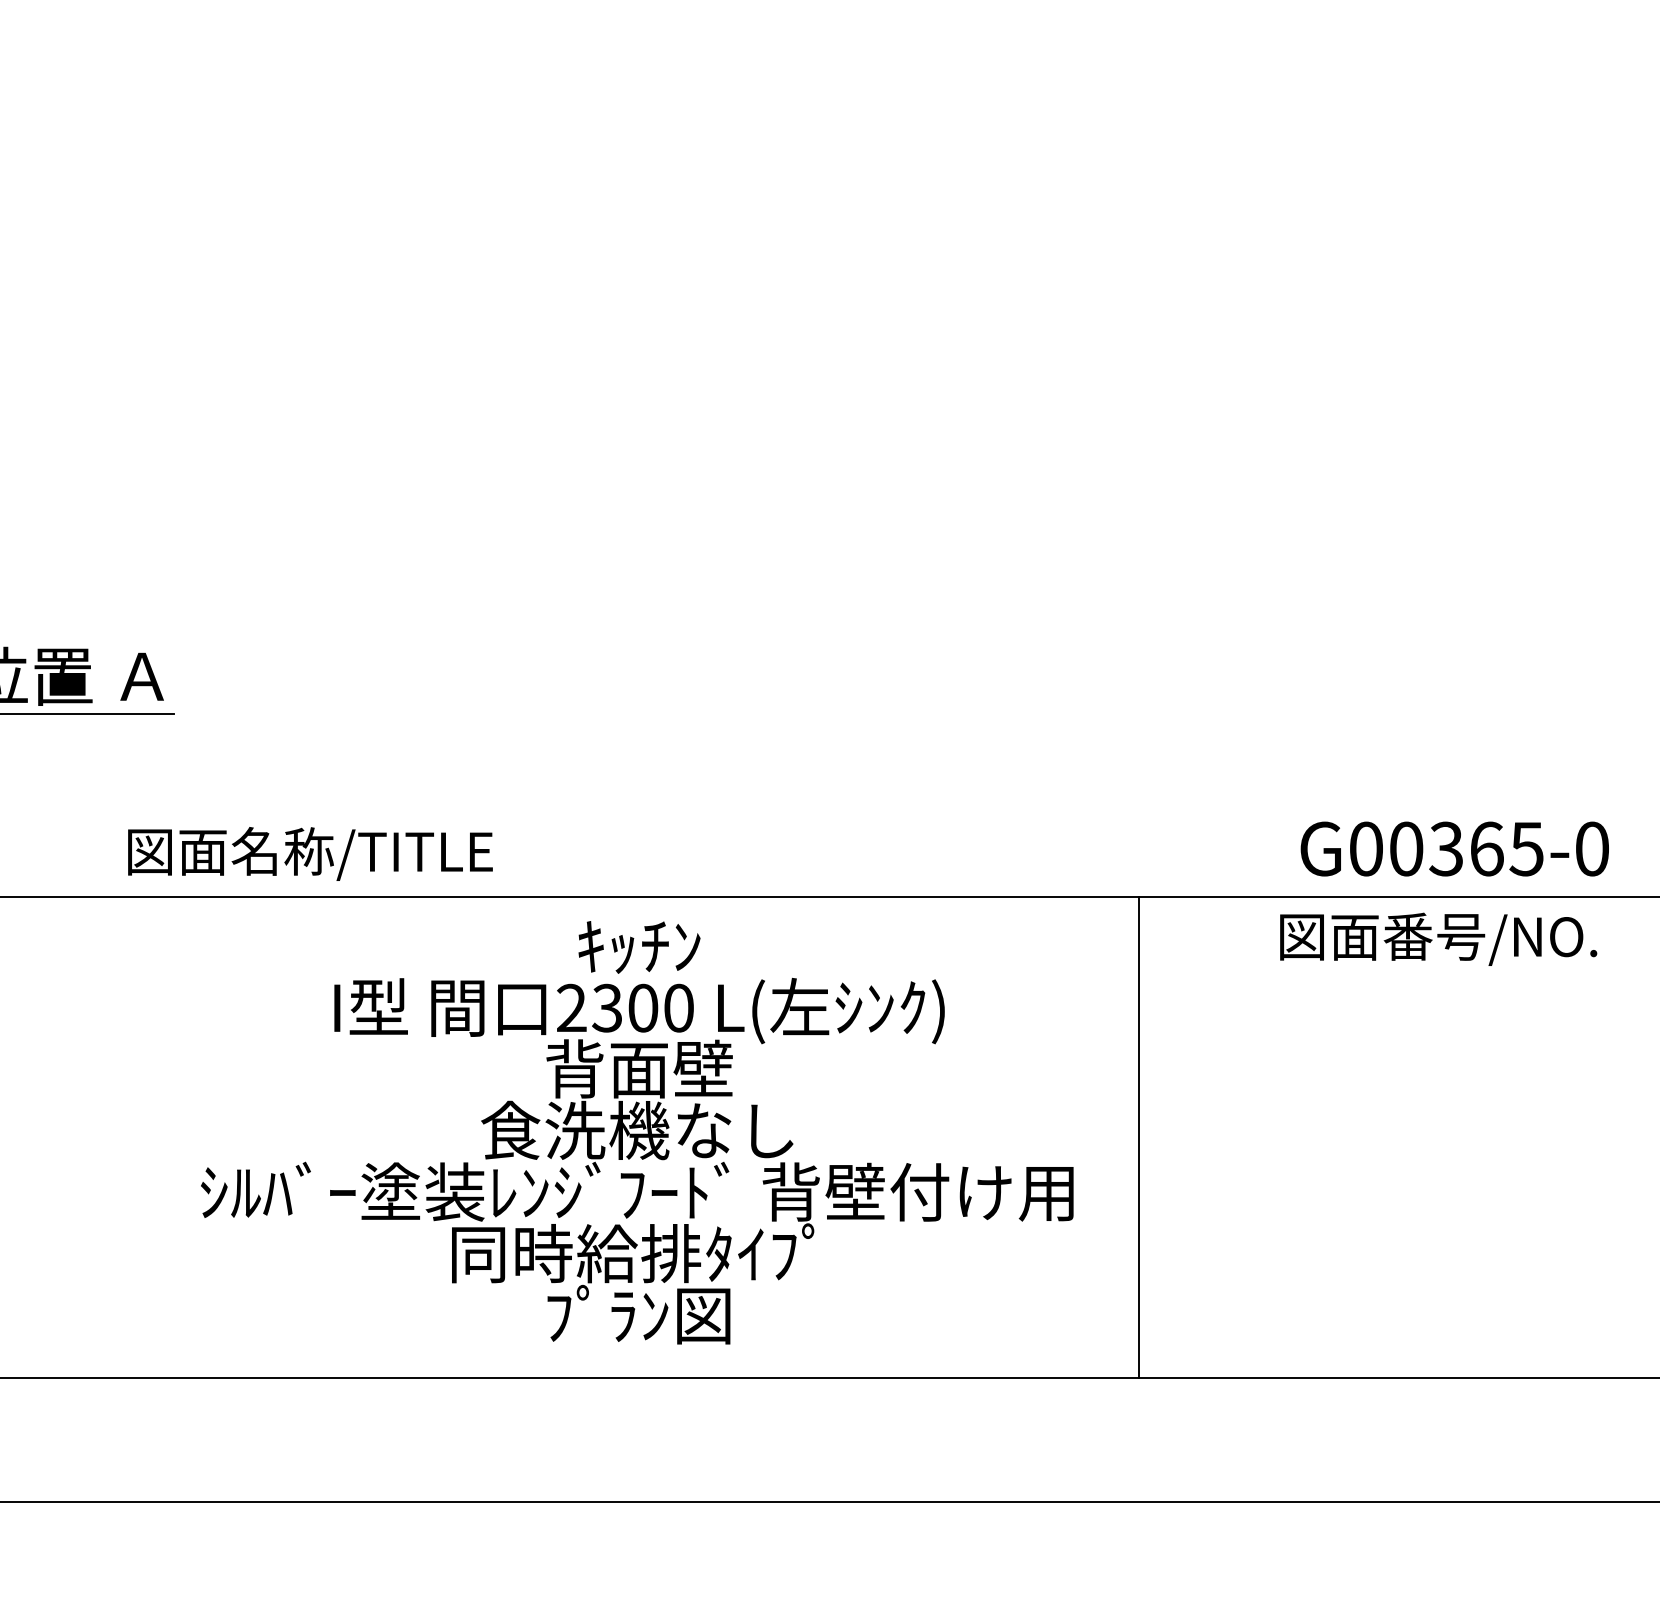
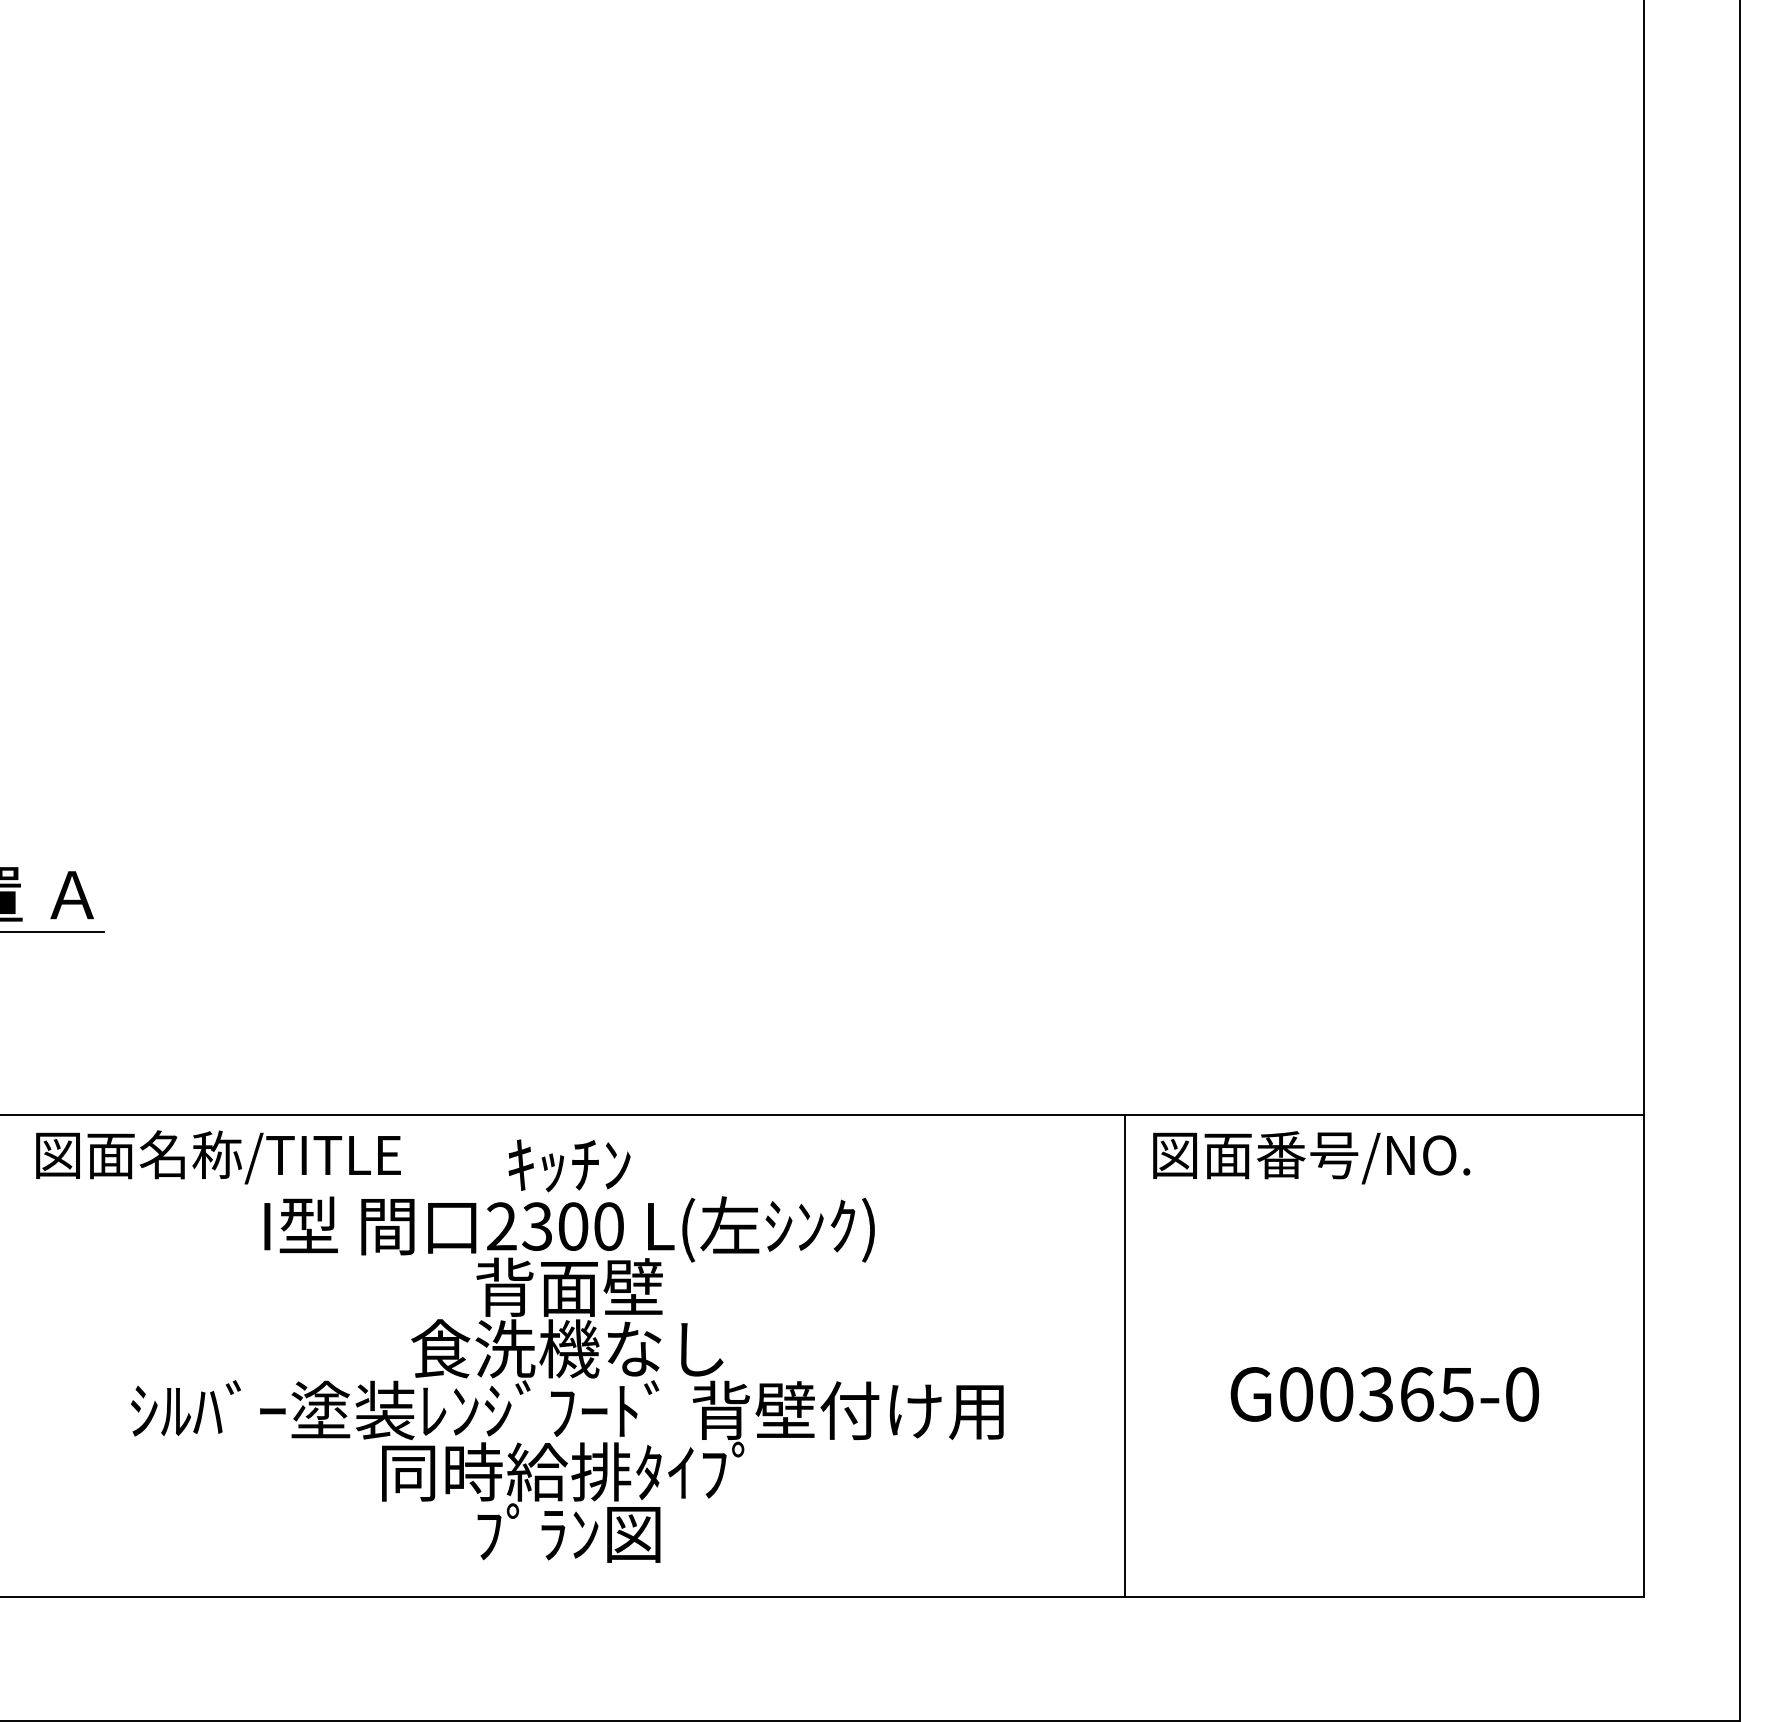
text: (1454, 849) -> (1384, 1394), moved
text: (310, 854) -> (218, 1157), moved
text: (1438, 939) -> (1311, 1157), moved
line: (1139, 1137) -> (1125, 1355), moved

